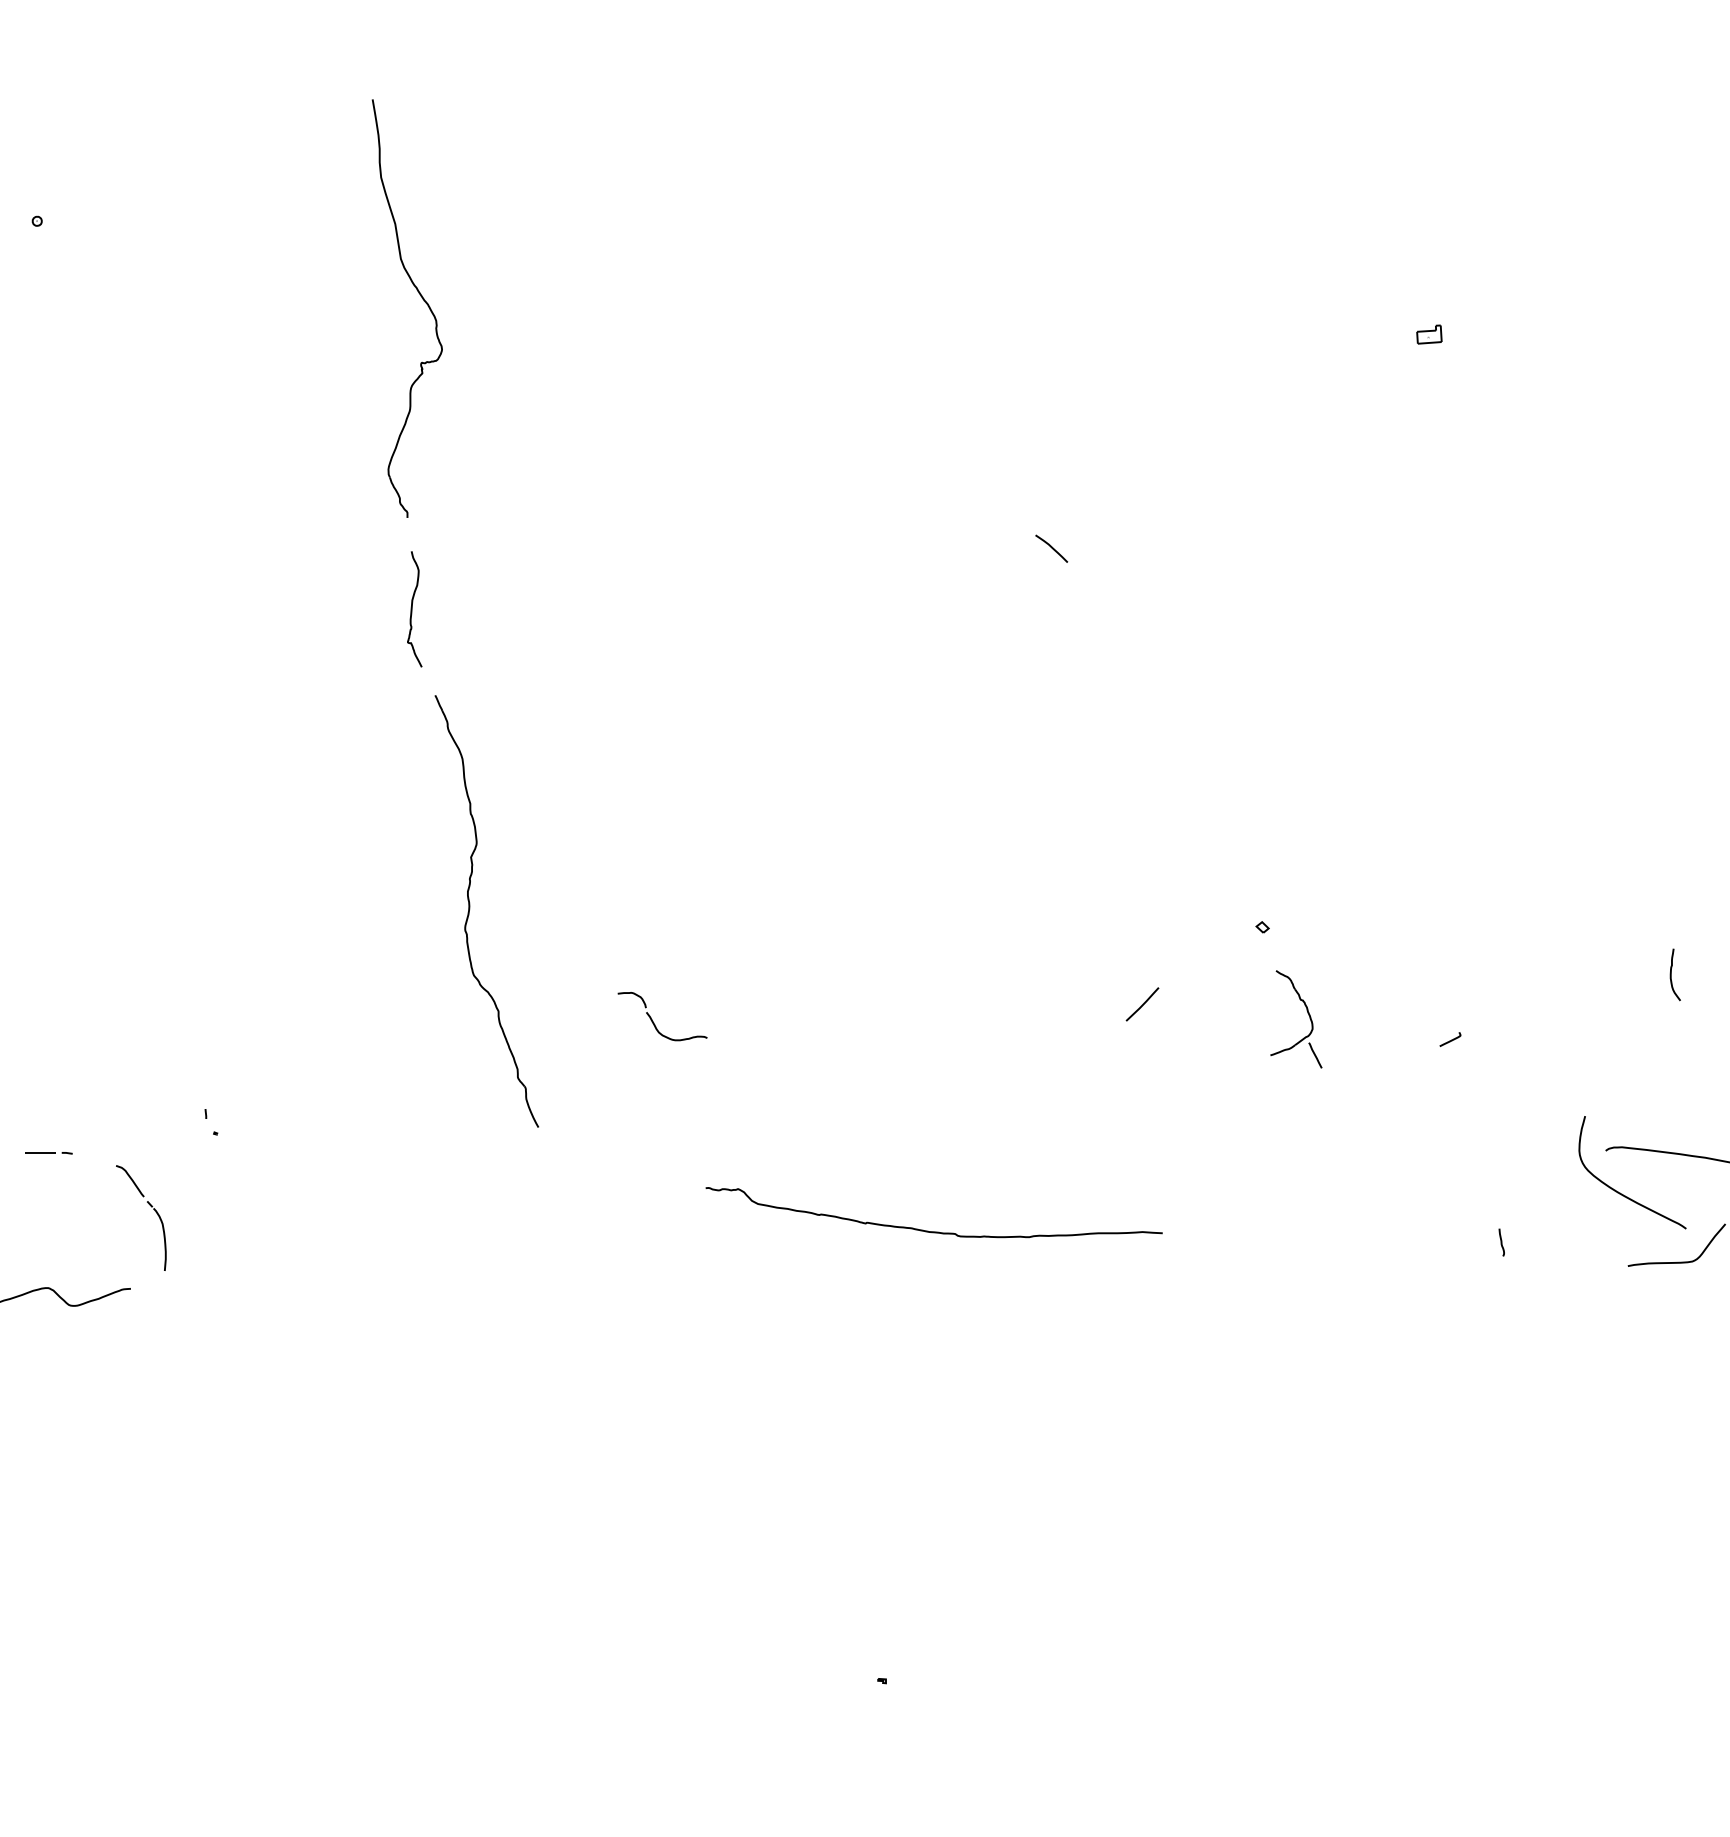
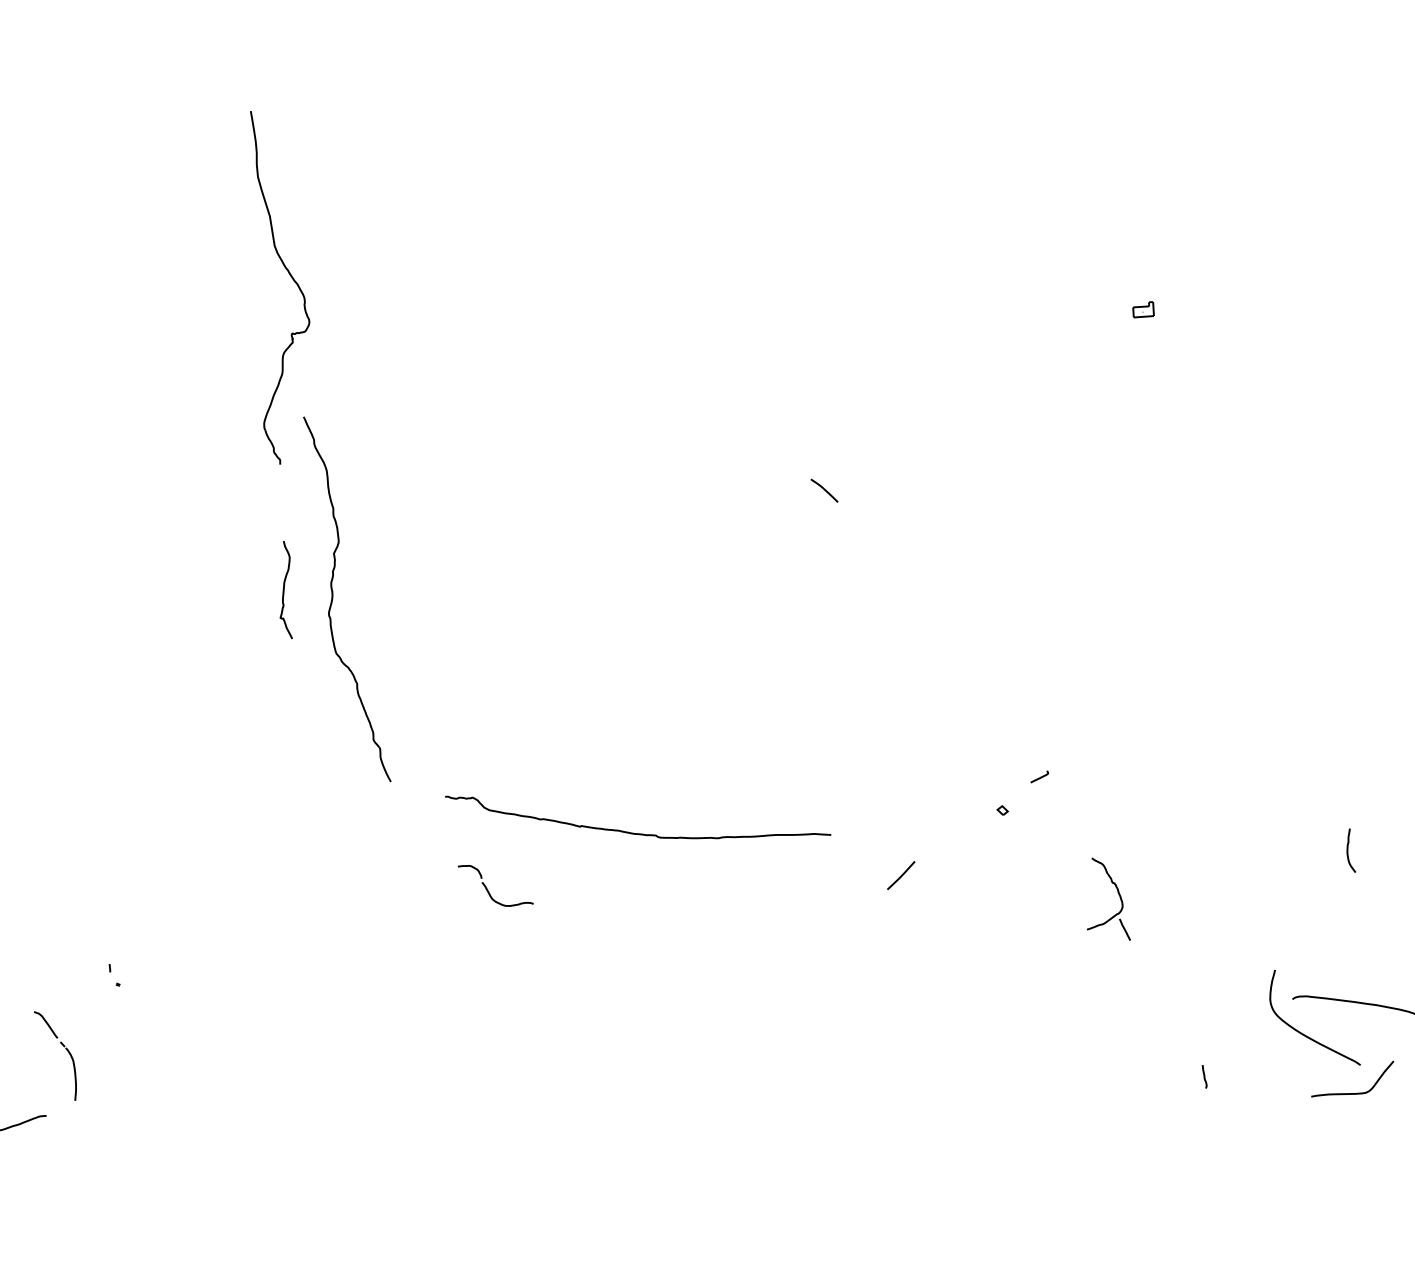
curve: (412, 609) -> (284, 590), moved
part: (470, 909) -> (333, 597), moved
part: (1307, 1013) -> (1118, 894), moved
curve: (1451, 1039) -> (1040, 776), moved
curve: (928, 1230) -> (633, 832), moved

